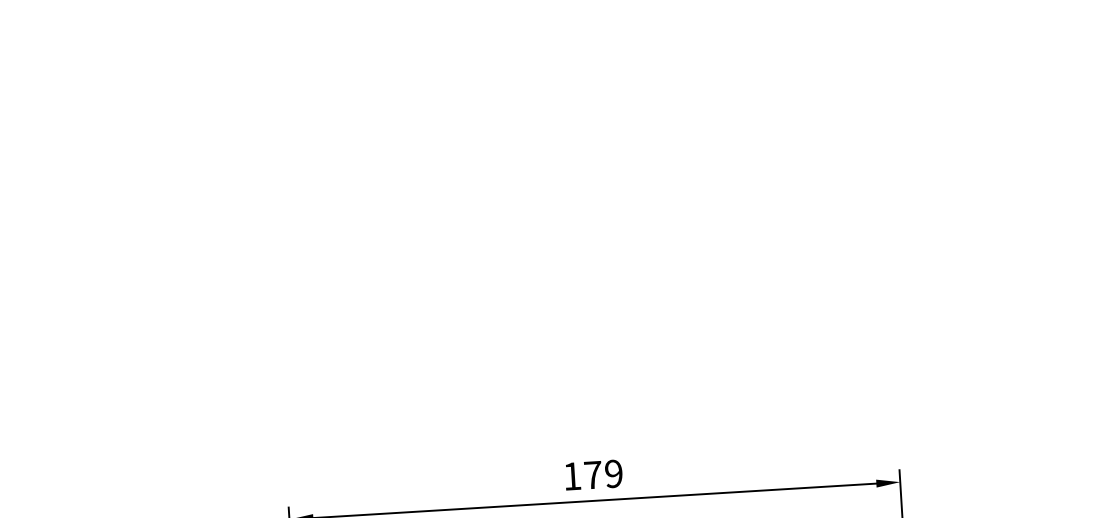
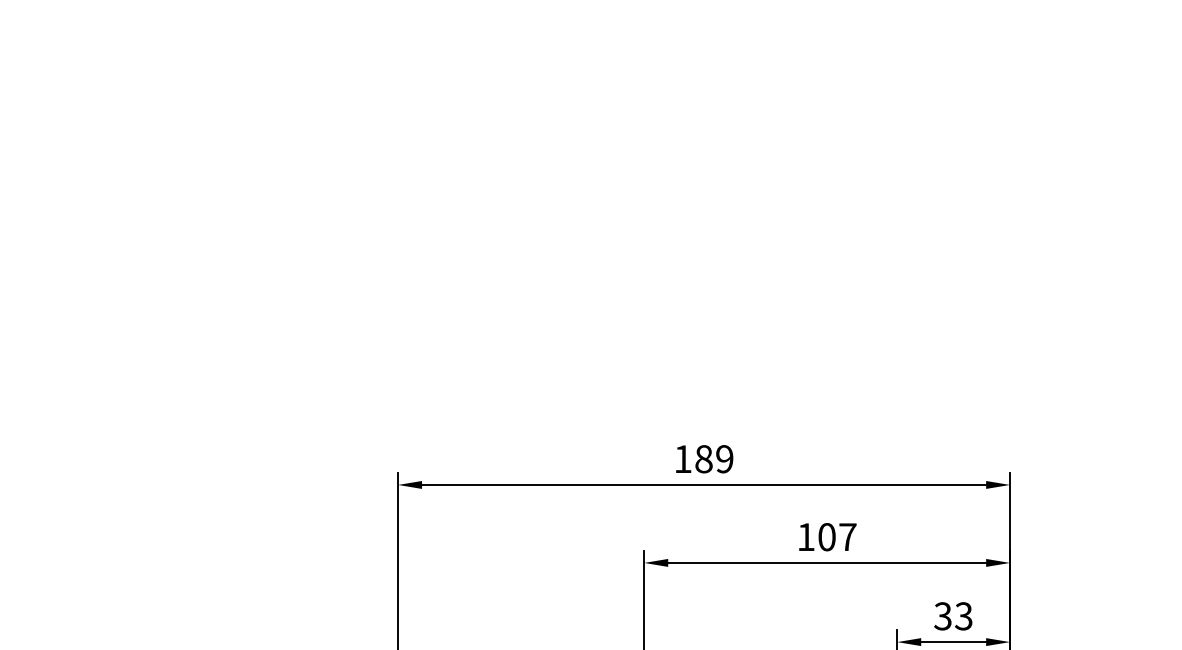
text: (592, 475) -> (703, 459), 179 -> 189

